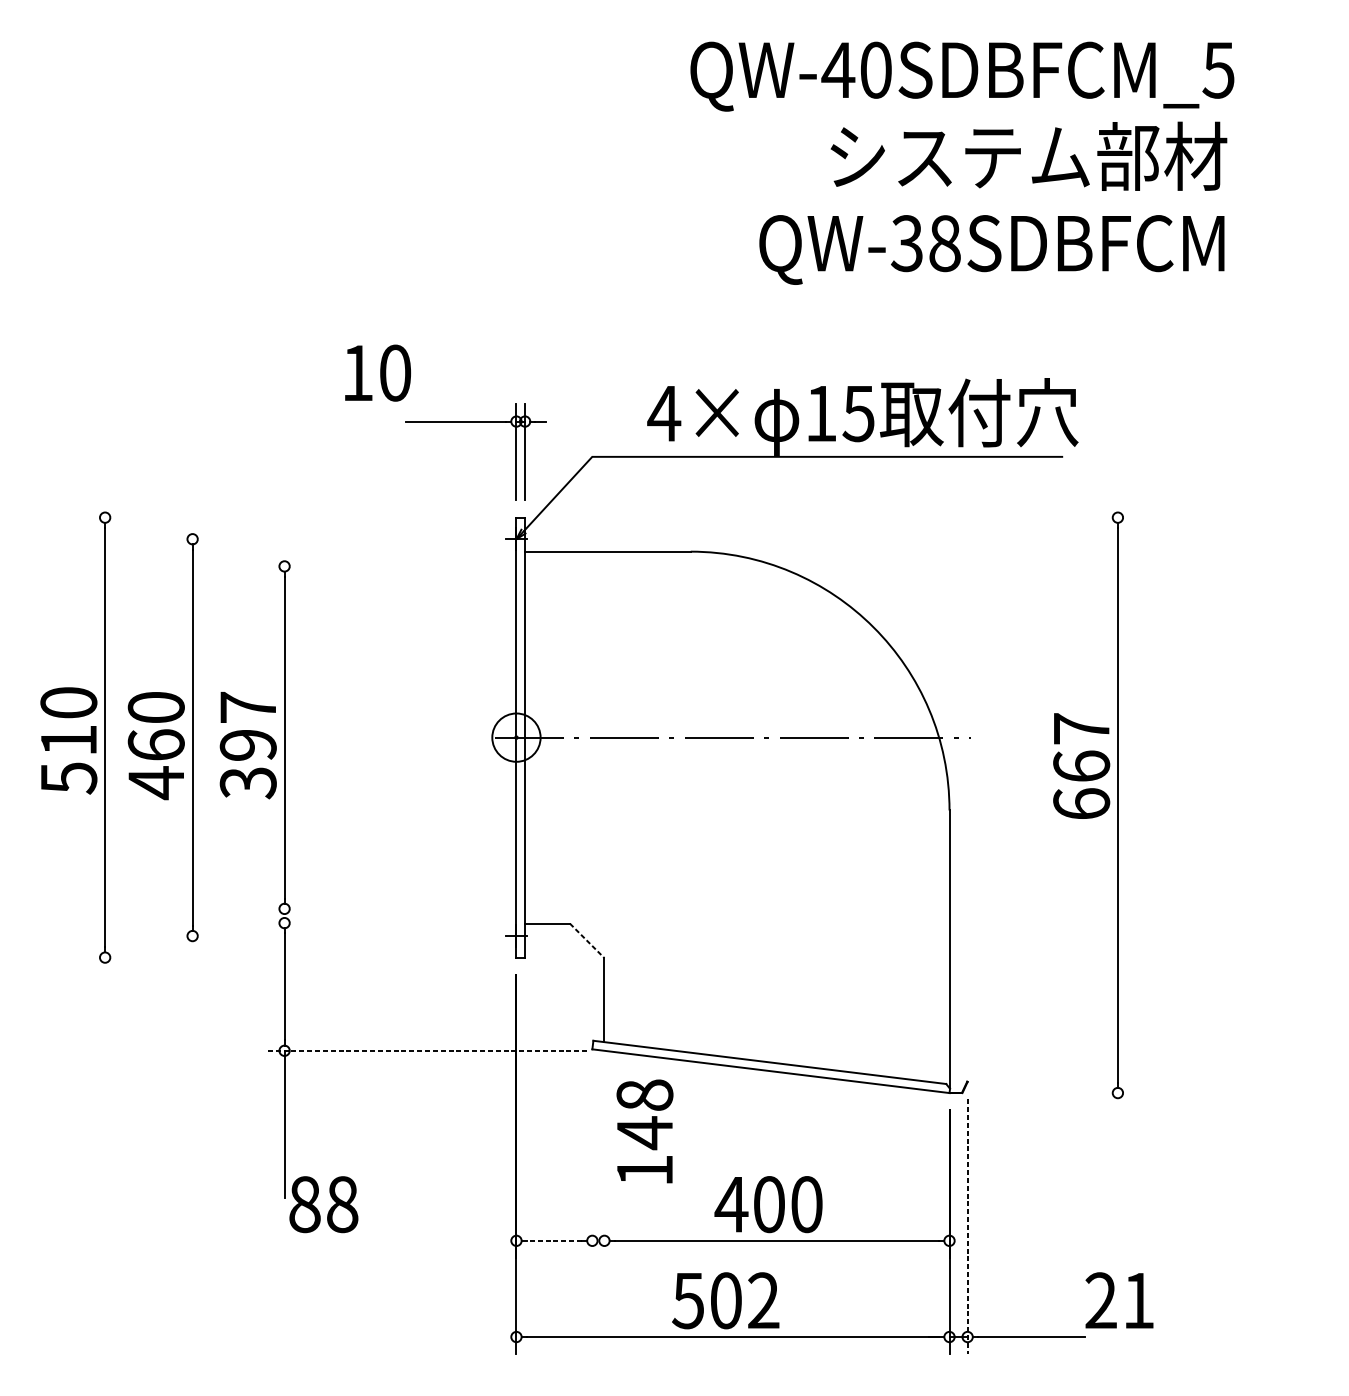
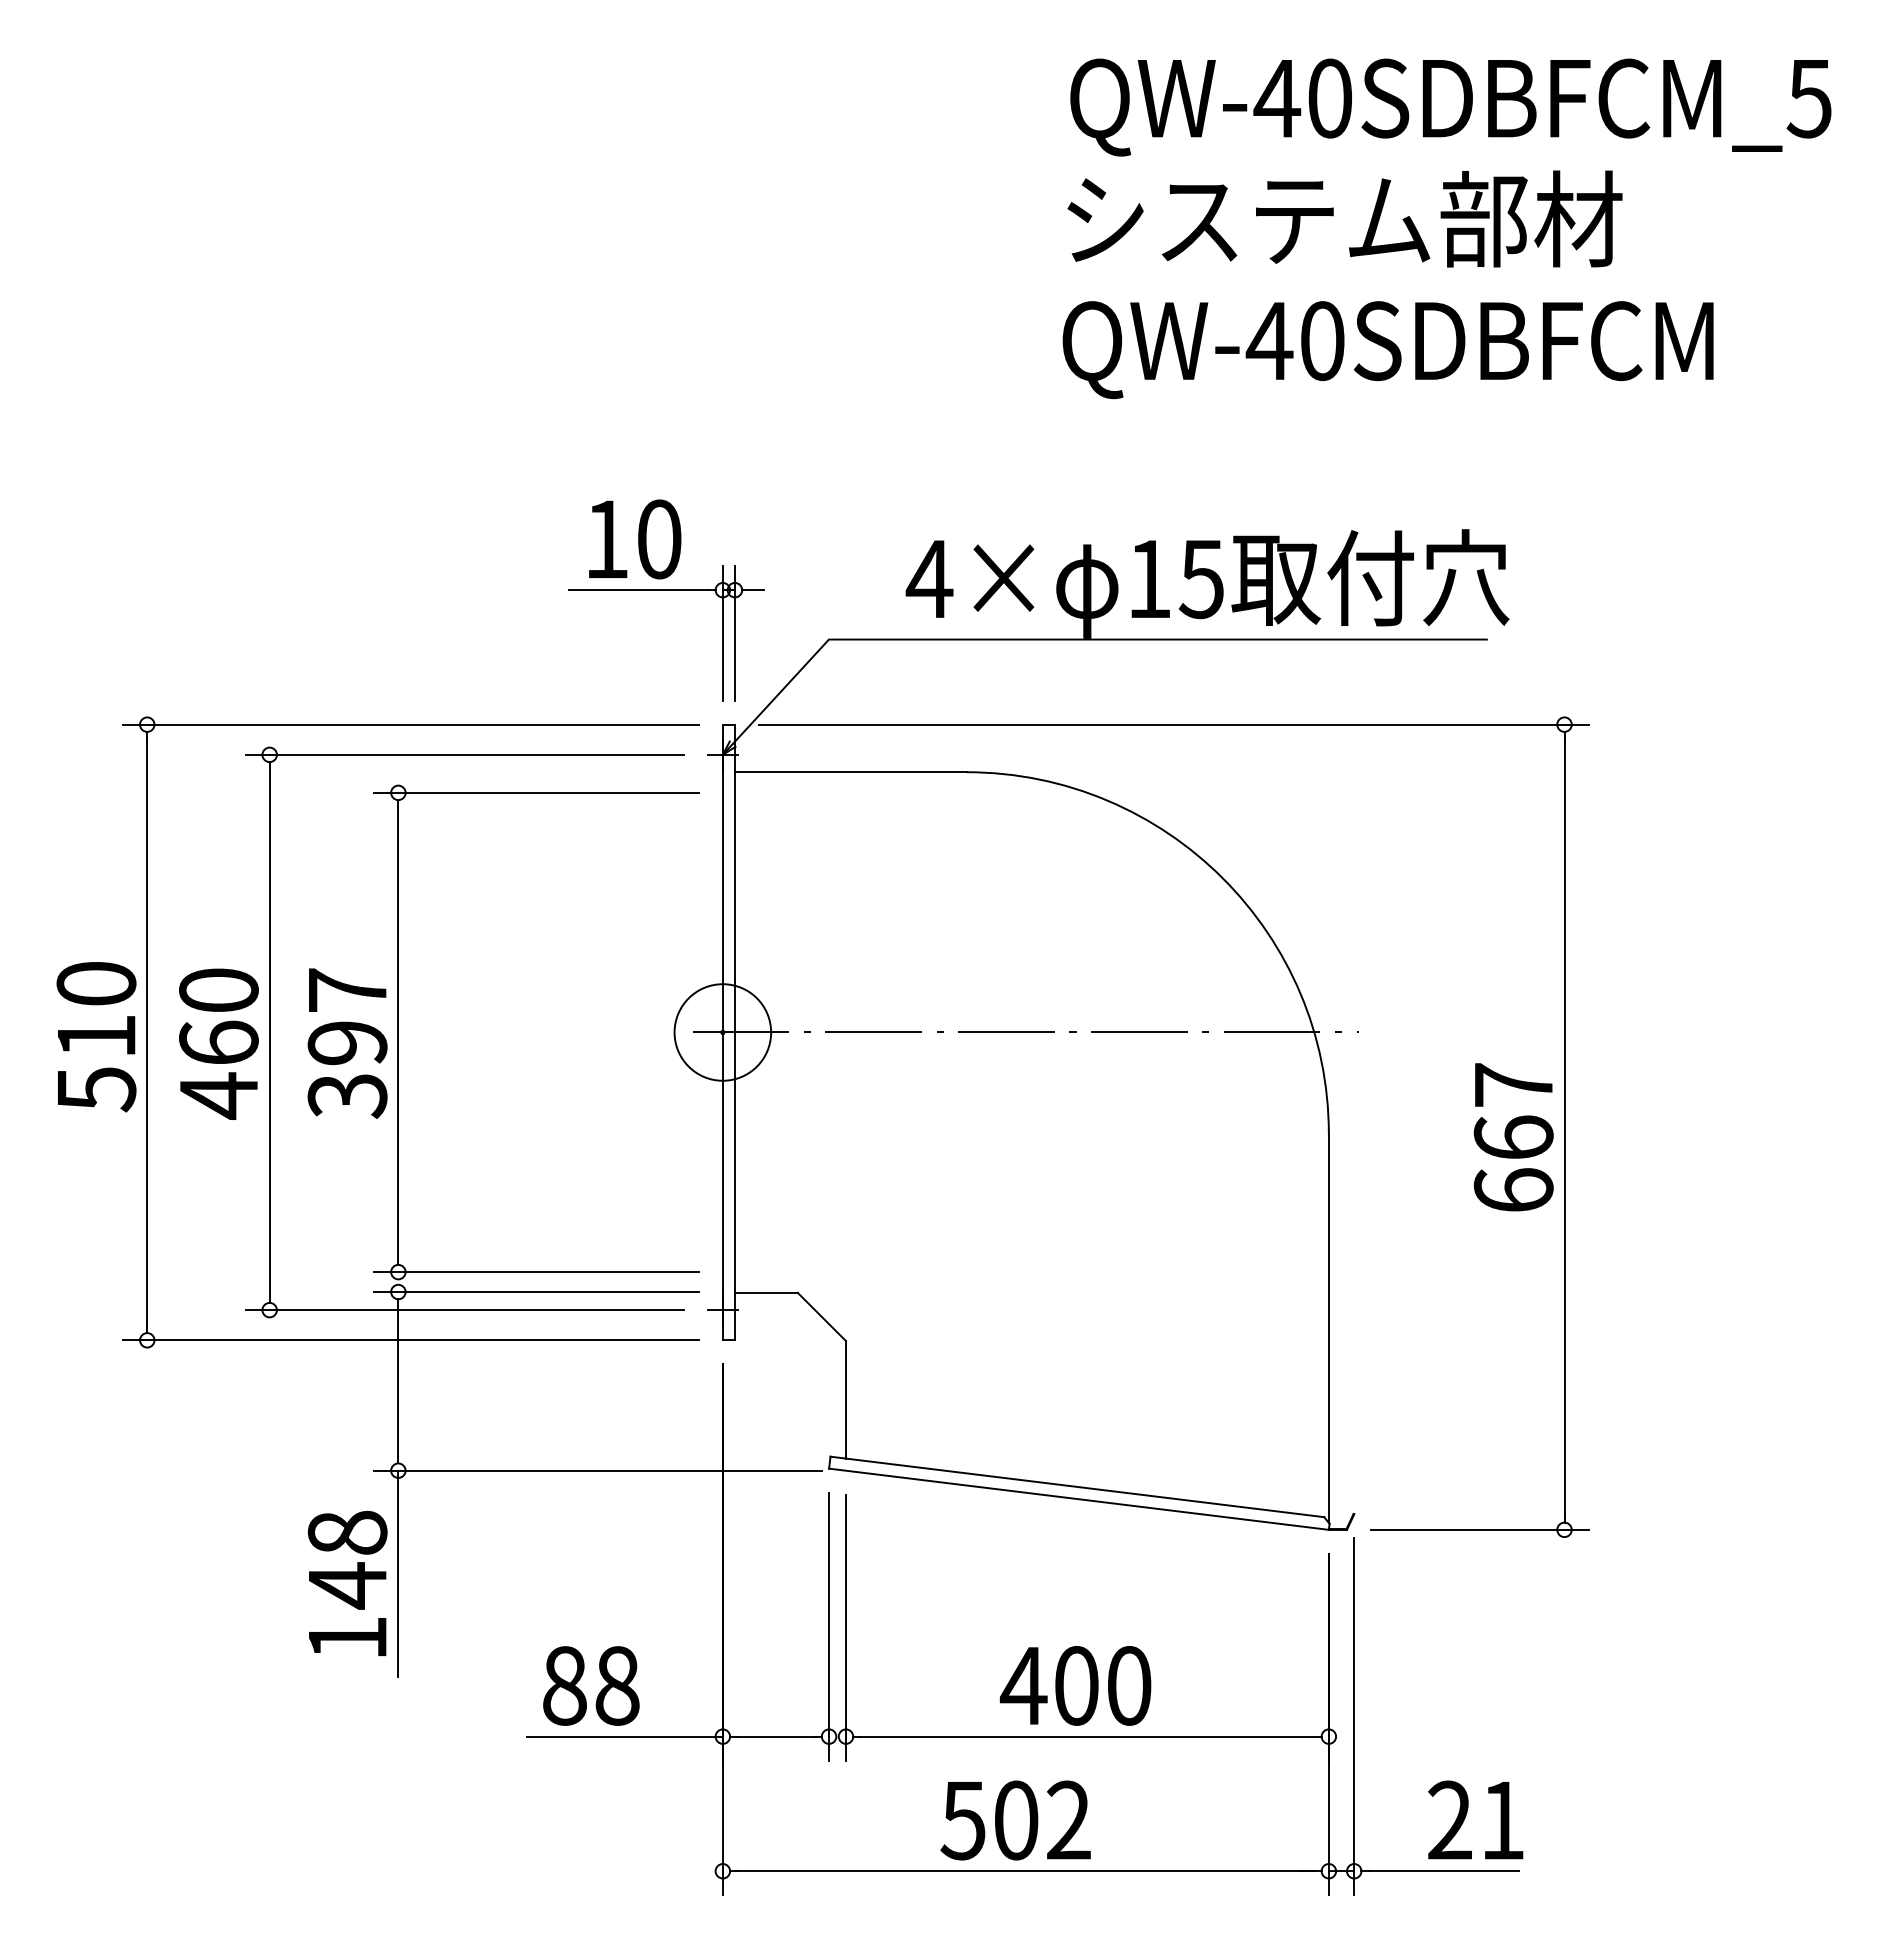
text: (962, 76) -> (1450, 107), moved
text: (1028, 155) -> (1344, 218), moved
text: (924, 243) -> (1294, 341), QW-38SDBFCM -> QW-40SDBFCM
text: (378, 373) -> (635, 539), moved
line: (293, 517) -> (410, 724), added
line: (838, 517) -> (1173, 724), added
line: (331, 539) -> (464, 754), added
line: (383, 566) -> (536, 792), added
circle: (516, 737) -> (722, 1032), size x1.43
text: (1081, 766) -> (1513, 1137), moved
line: (383, 909) -> (536, 1272), added
line: (383, 923) -> (536, 1292), added
line: (331, 936) -> (464, 1310), added
line: (587, 941) -> (822, 1317), dashed -> solid
line: (293, 957) -> (410, 1340), added
line: (427, 1050) -> (598, 1470), dashed -> solid
line: (1057, 1092) -> (1479, 1529), added
text: (644, 1131) -> (347, 1583), moved
line: (592, 1162) -> (829, 1626), added
line: (604, 1162) -> (845, 1627), added
text: (323, 1204) -> (591, 1685), moved
line: (967, 1227) -> (1354, 1717), dashed -> solid
line: (446, 1240) -> (624, 1736), added
line: (554, 1240) -> (775, 1736), dashed -> solid
text: (1119, 1300) -> (1475, 1819), moved

